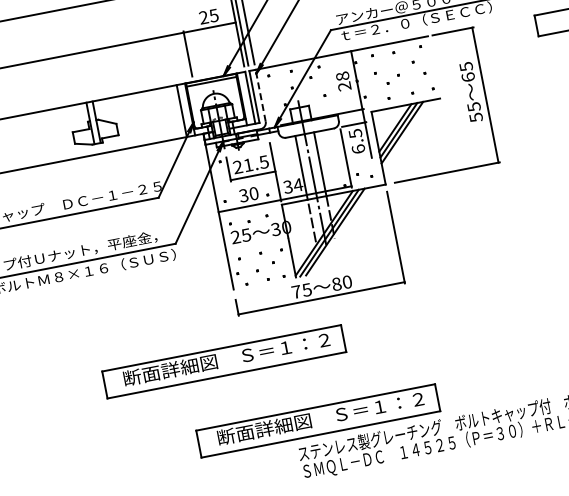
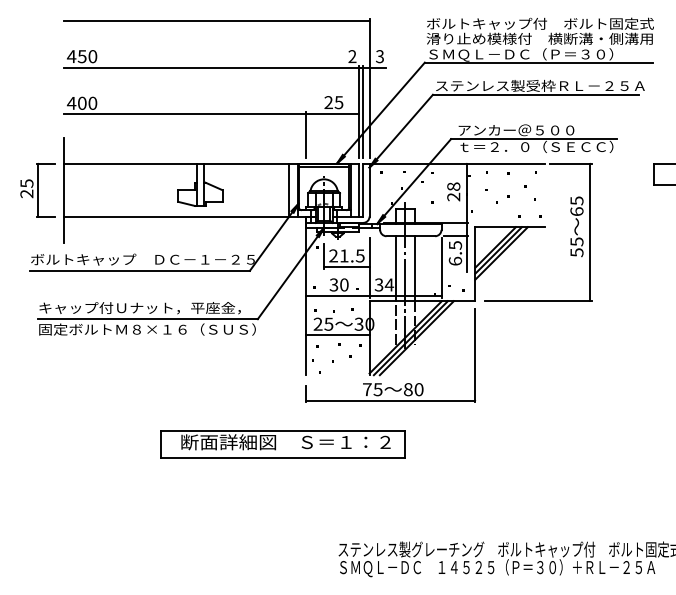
line: (260, 95) -> (369, 189), dashed -> solid
line: (256, 244) -> (337, 335), added
part: (317, 421) -> (363, 520), removed

